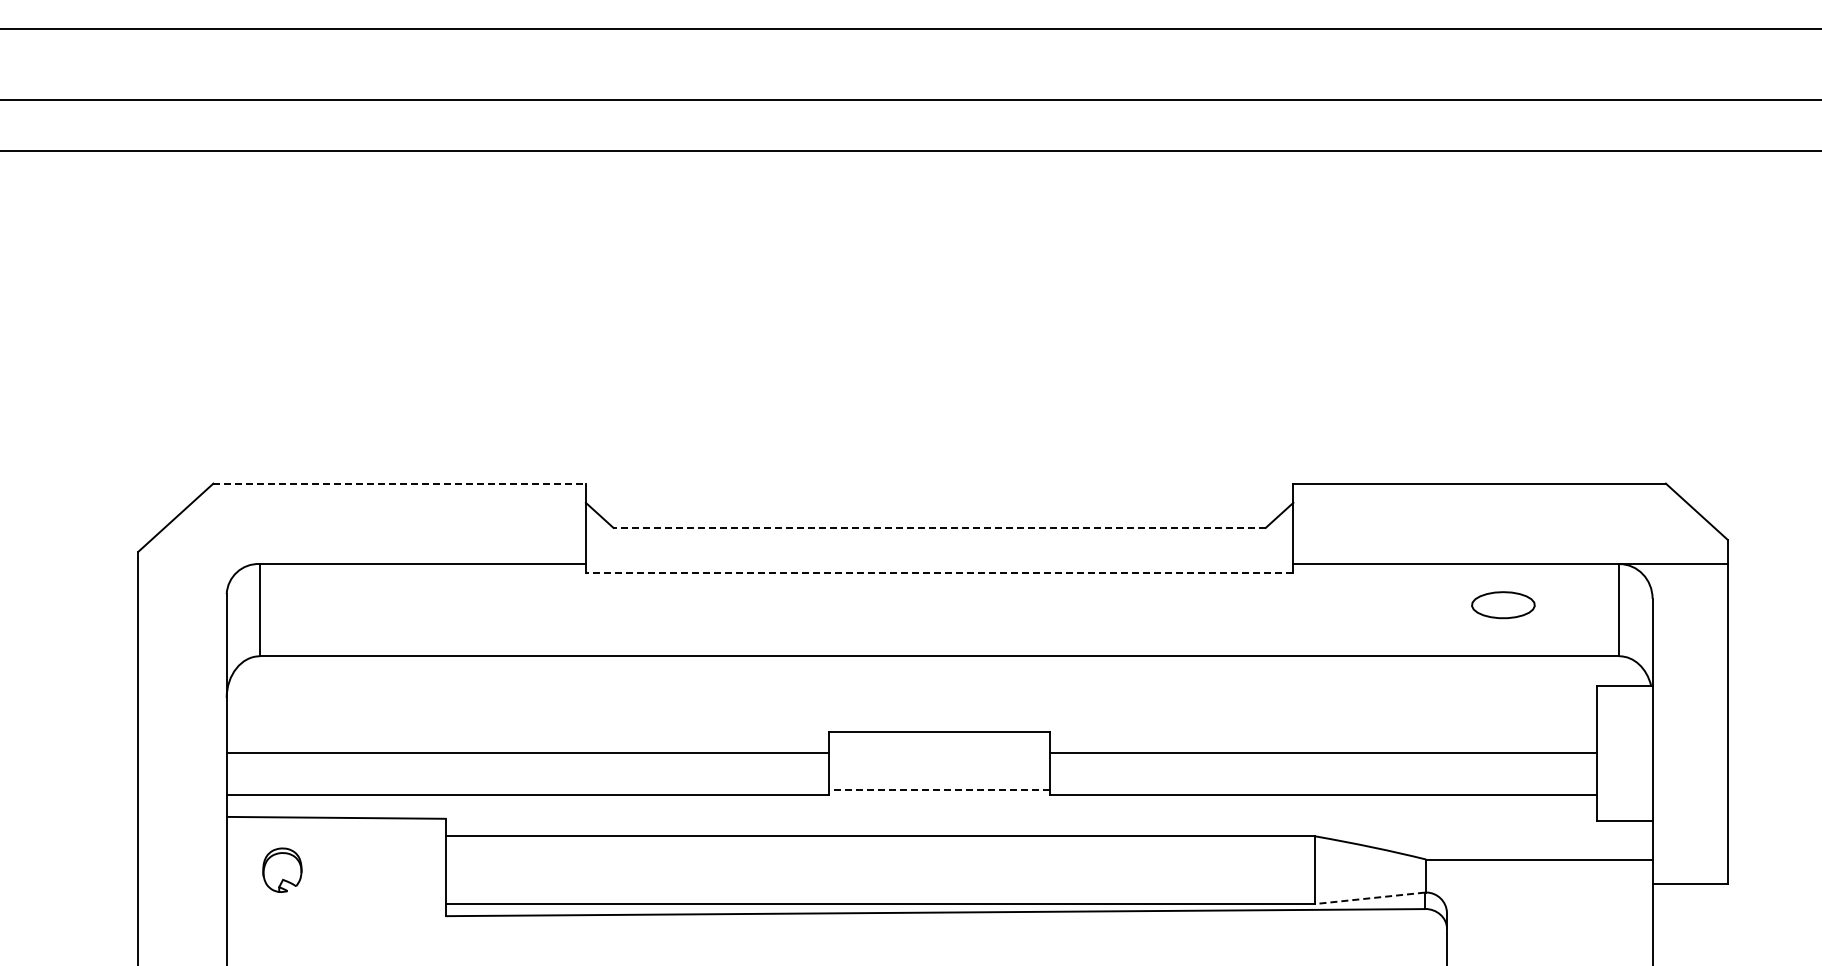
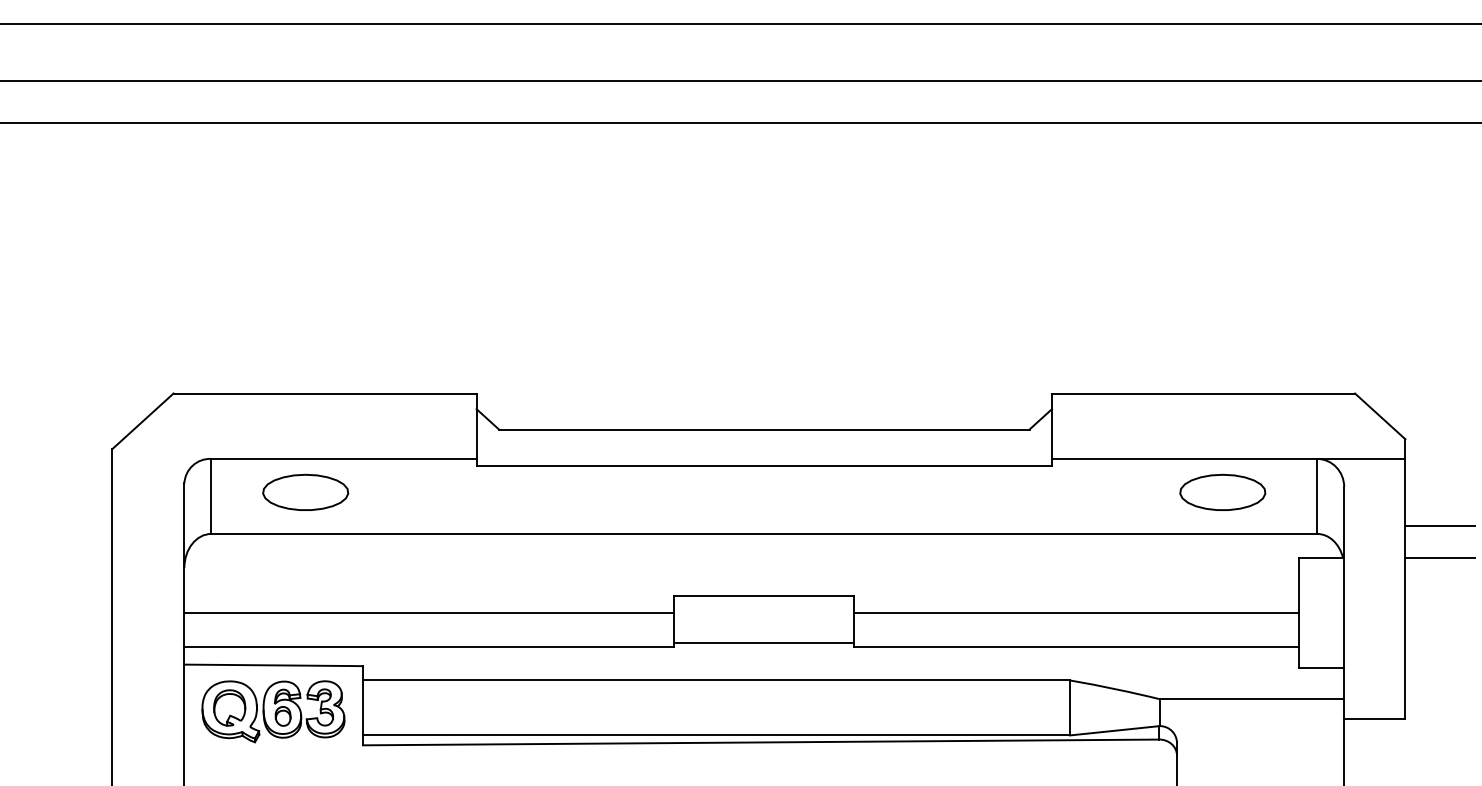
line: (400, 483) -> (325, 393), dashed -> solid
line: (939, 527) -> (764, 429), dashed -> solid
line: (939, 573) -> (764, 466), dashed -> solid
part: (375, 604) -> (305, 491), added
part: (1503, 604) -> (1222, 491), size x1.67
line: (1769, 647) -> (1439, 526), added
line: (1769, 685) -> (1439, 557), added
line: (939, 790) -> (764, 643), dashed -> solid
part: (336, 874) -> (273, 711), added
line: (1369, 898) -> (1113, 730), dashed -> solid

